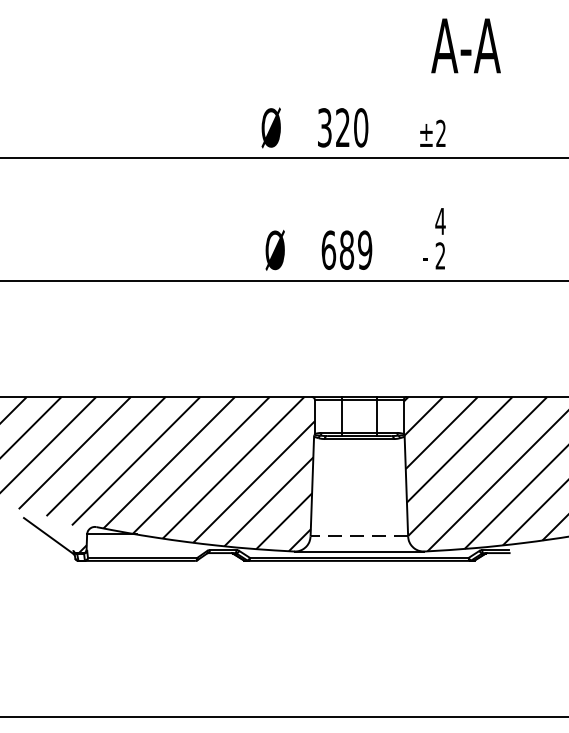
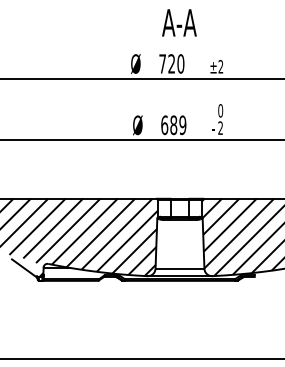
text: (466, 45) -> (179, 22), moved
text: (324, 126) -> (162, 63), 320 -> 720
text: (440, 220) -> (220, 110), 4 -> 0
line: (358, 536) -> (179, 268), dashed -> solid

